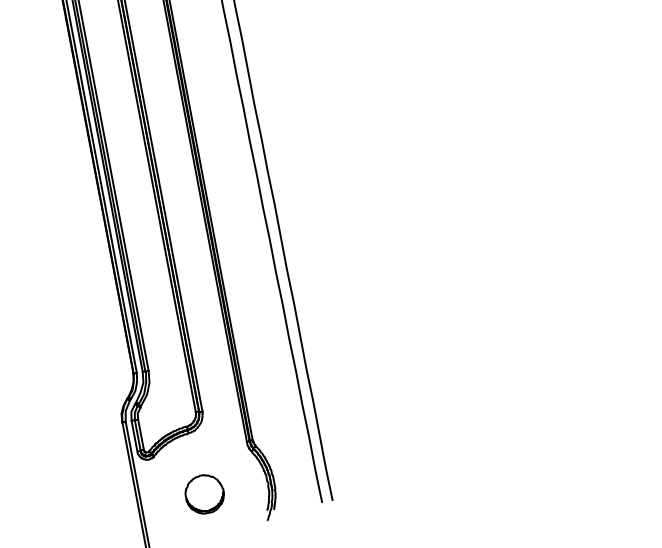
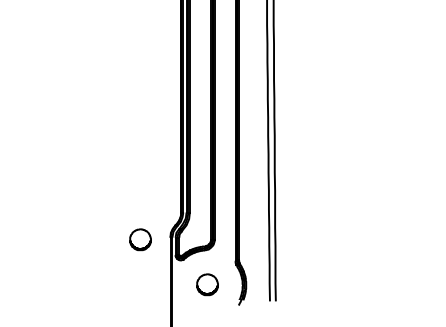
part: (69, 435) -> (140, 239), added

